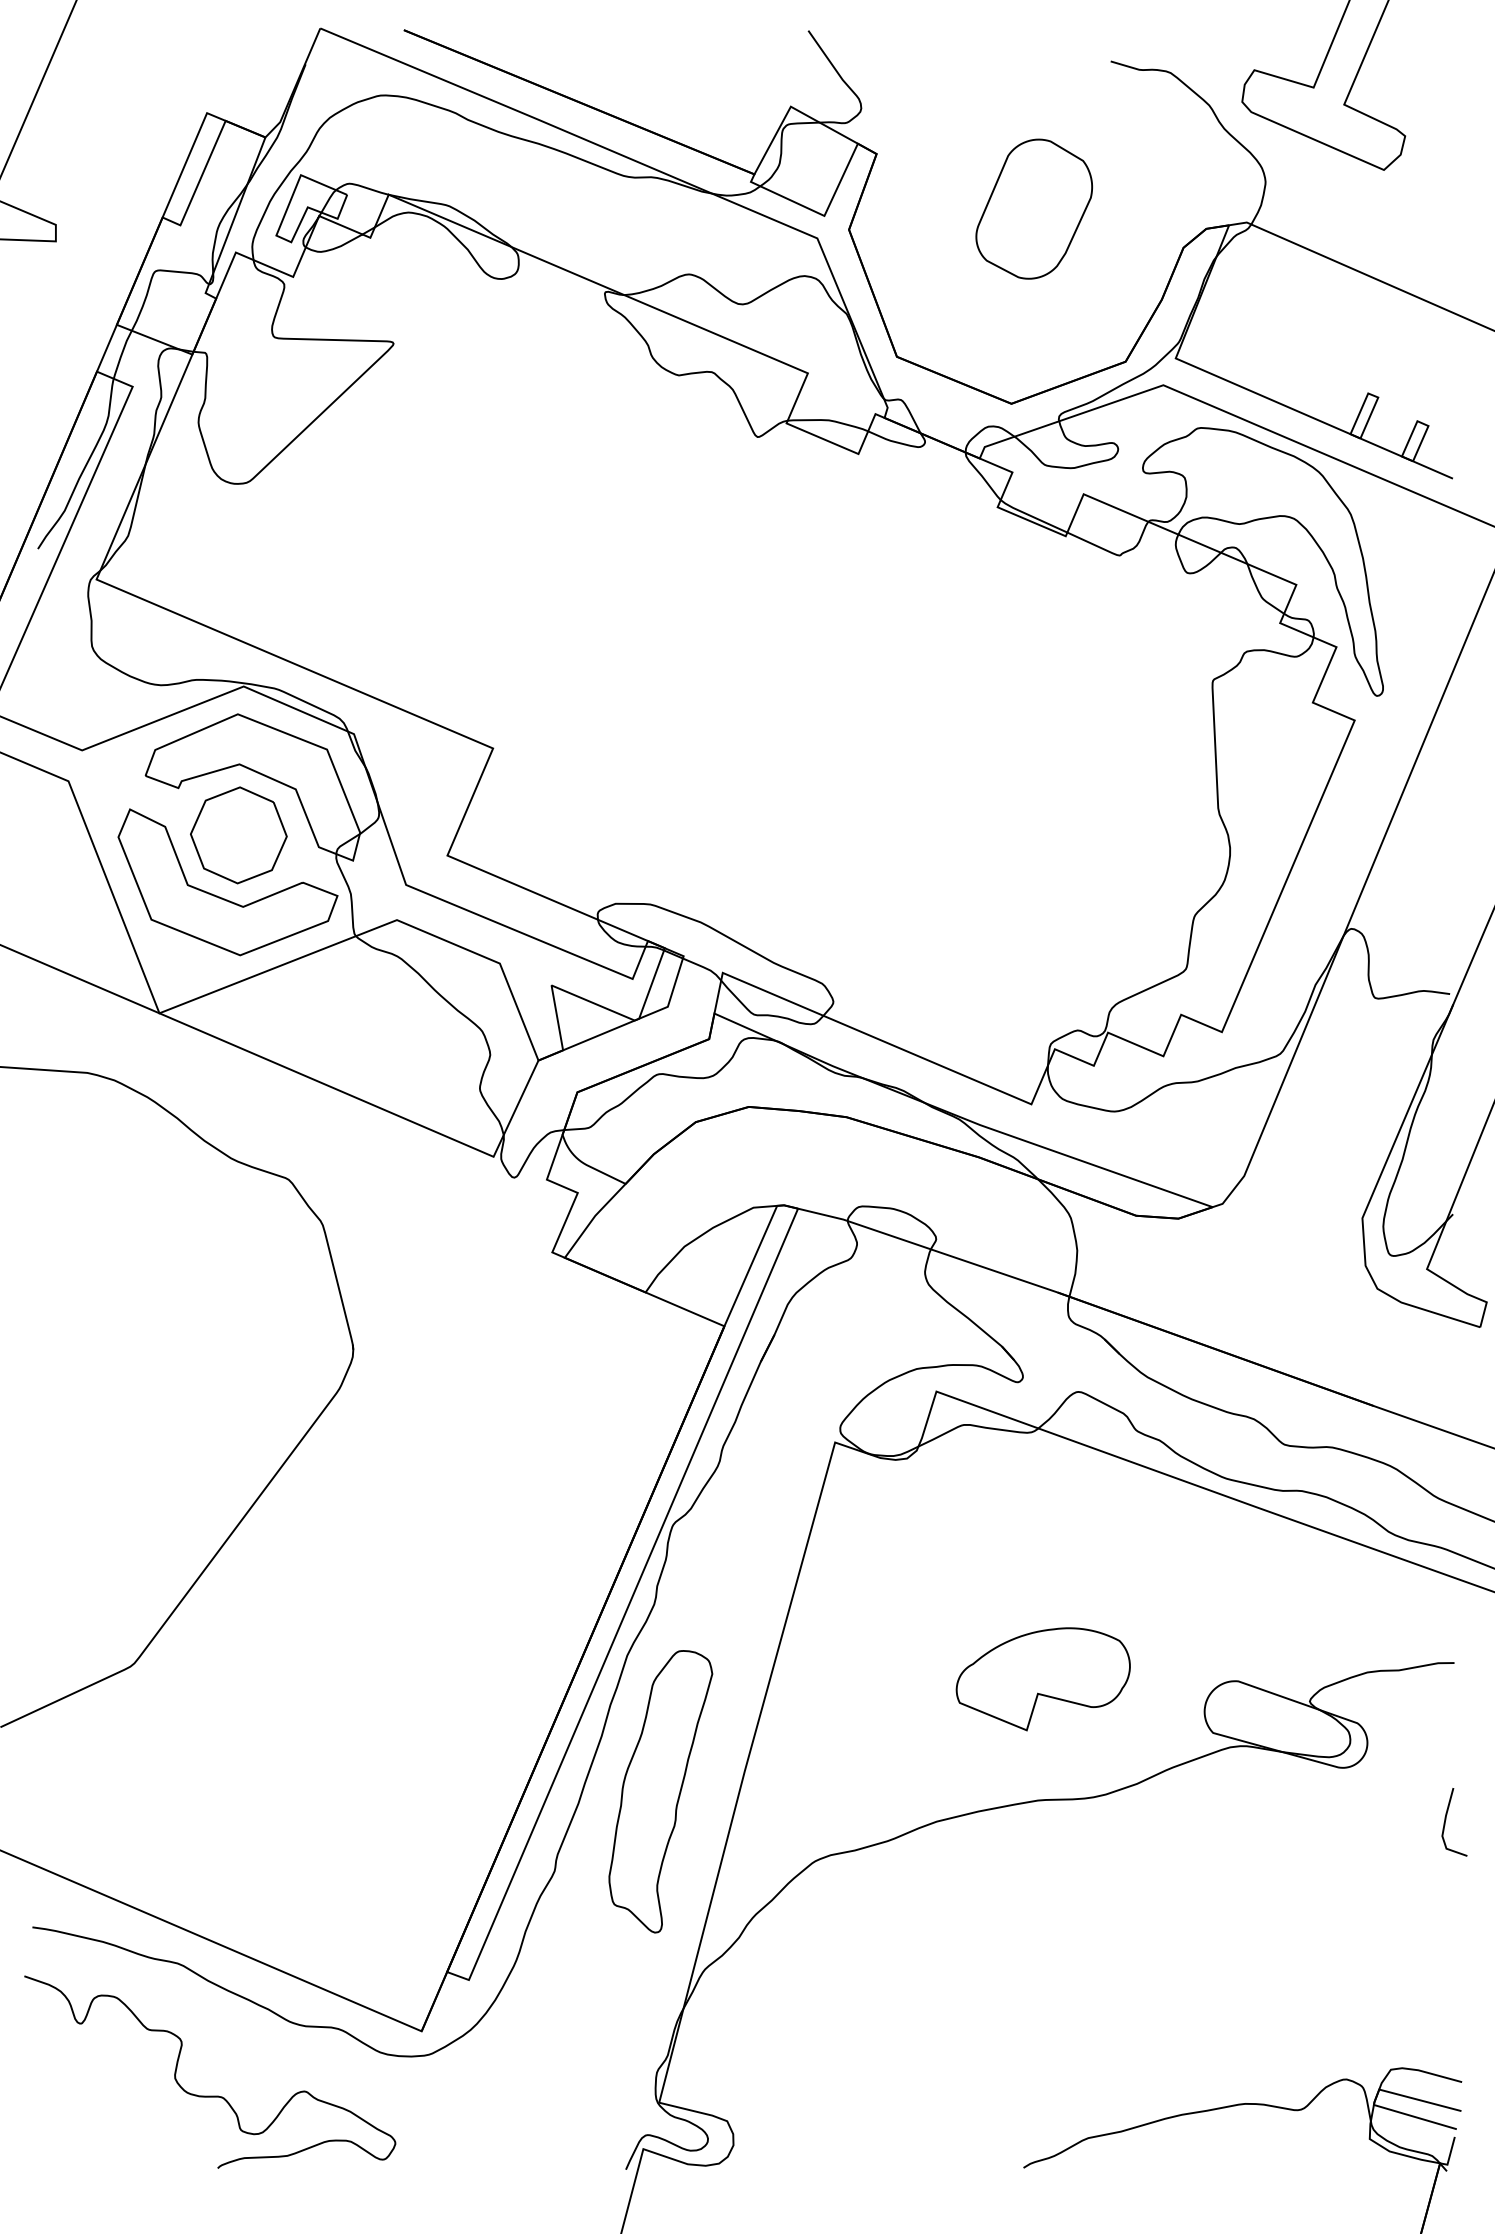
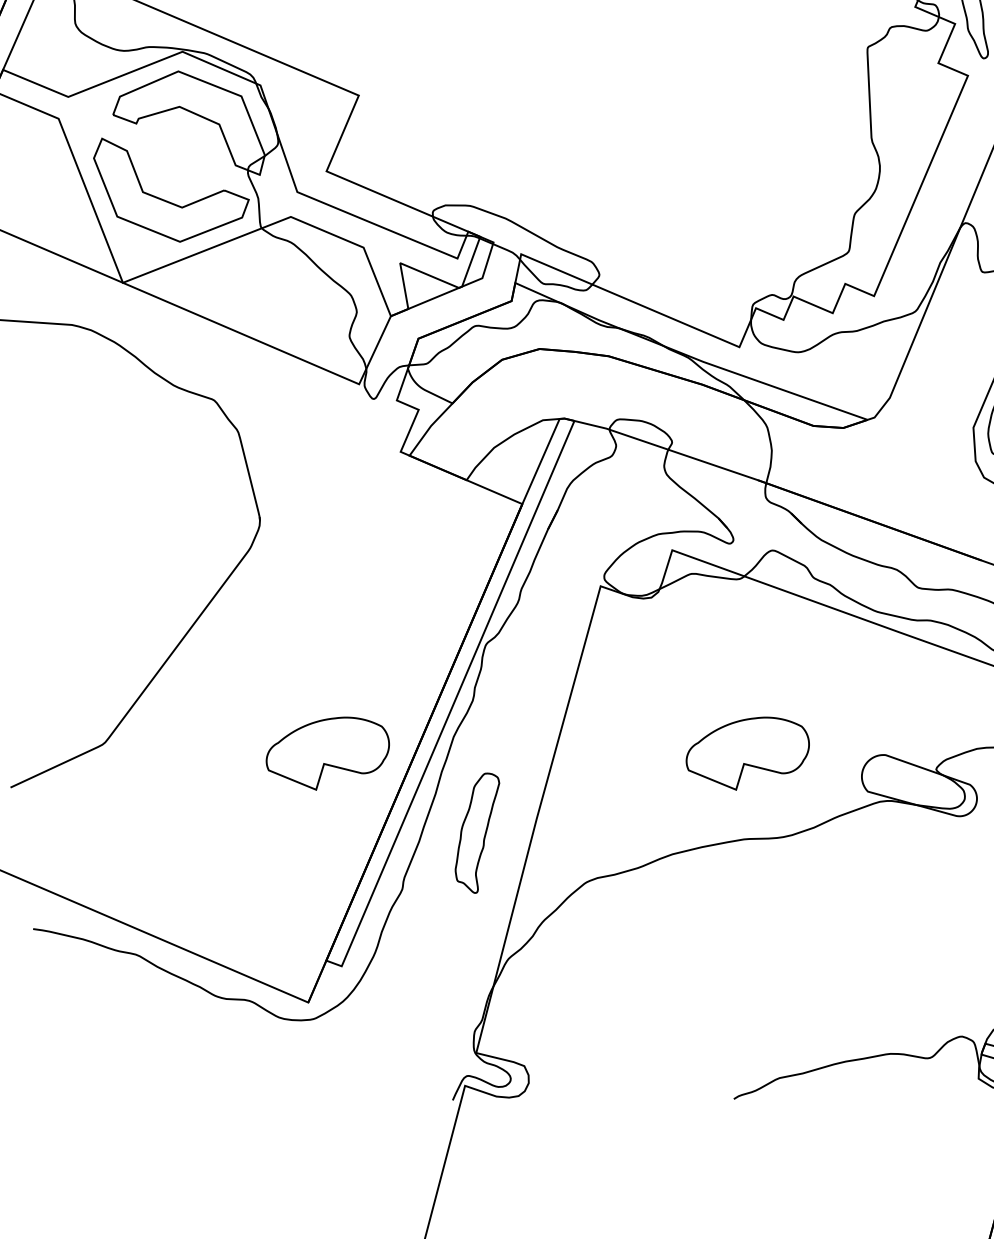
part: (238, 835) -> (178, 157), removed
part: (448, 1679) -> (327, 753), added
part: (660, 1791) -> (477, 833), size x0.6
curve: (210, 2095) -> (159, 1047), removed

